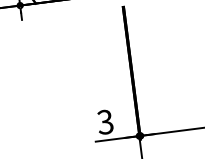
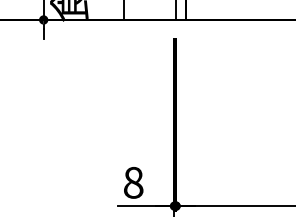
text: (105, 121) -> (133, 182), 3 -> 8

